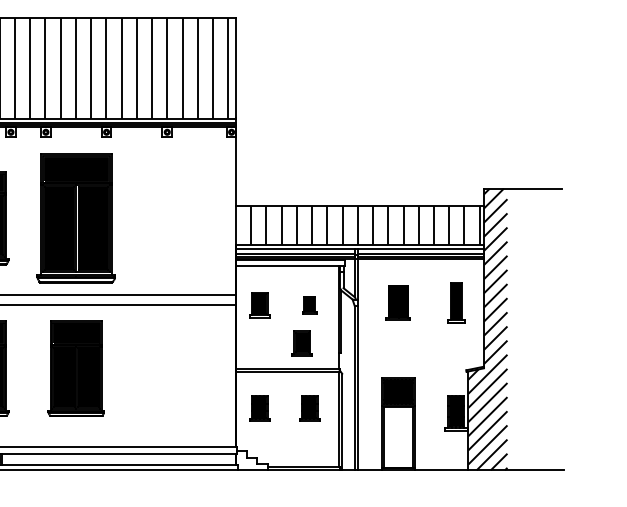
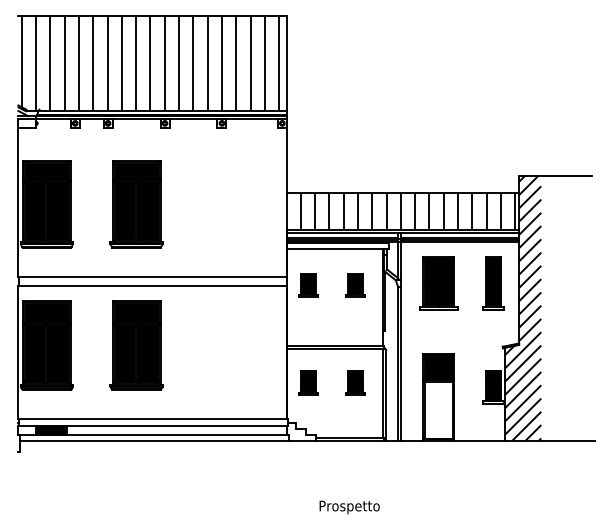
part: (76, 218) -> (136, 204), size x0.71
part: (397, 302) -> (438, 283), size x1.67
part: (456, 302) -> (493, 283), size x1.43
part: (309, 304) -> (355, 285), size x1.43
part: (302, 343) -> (348, 321), removed

